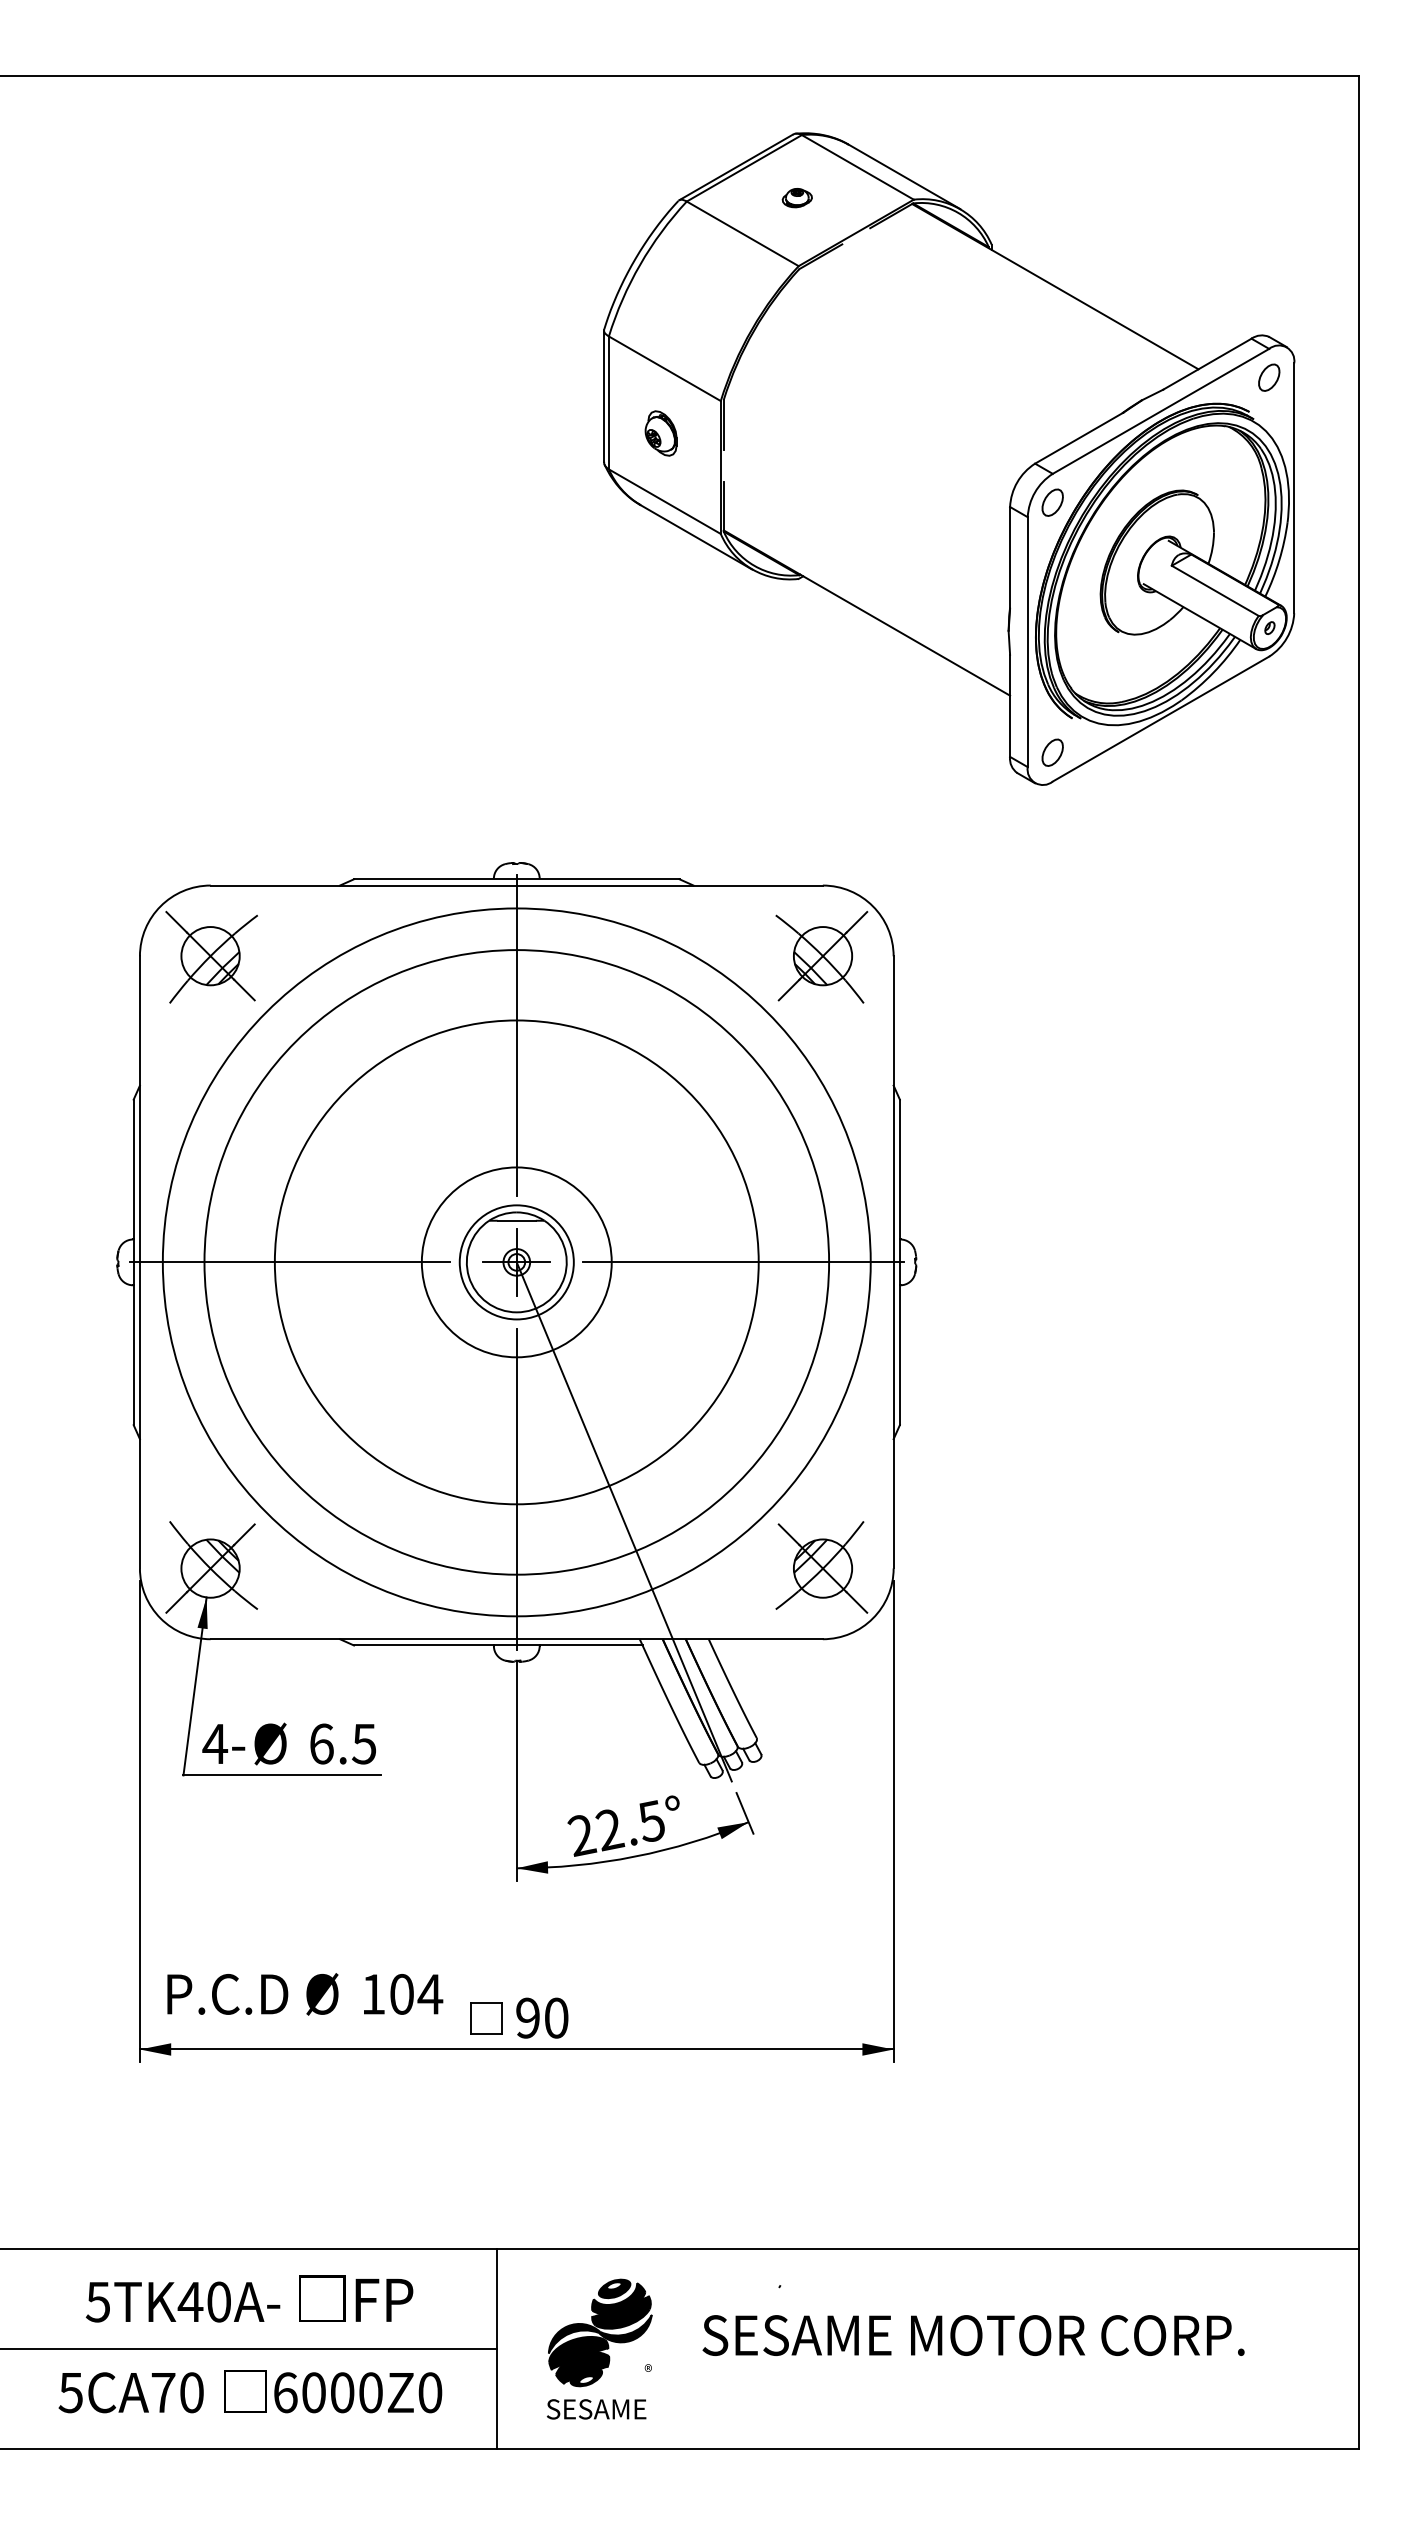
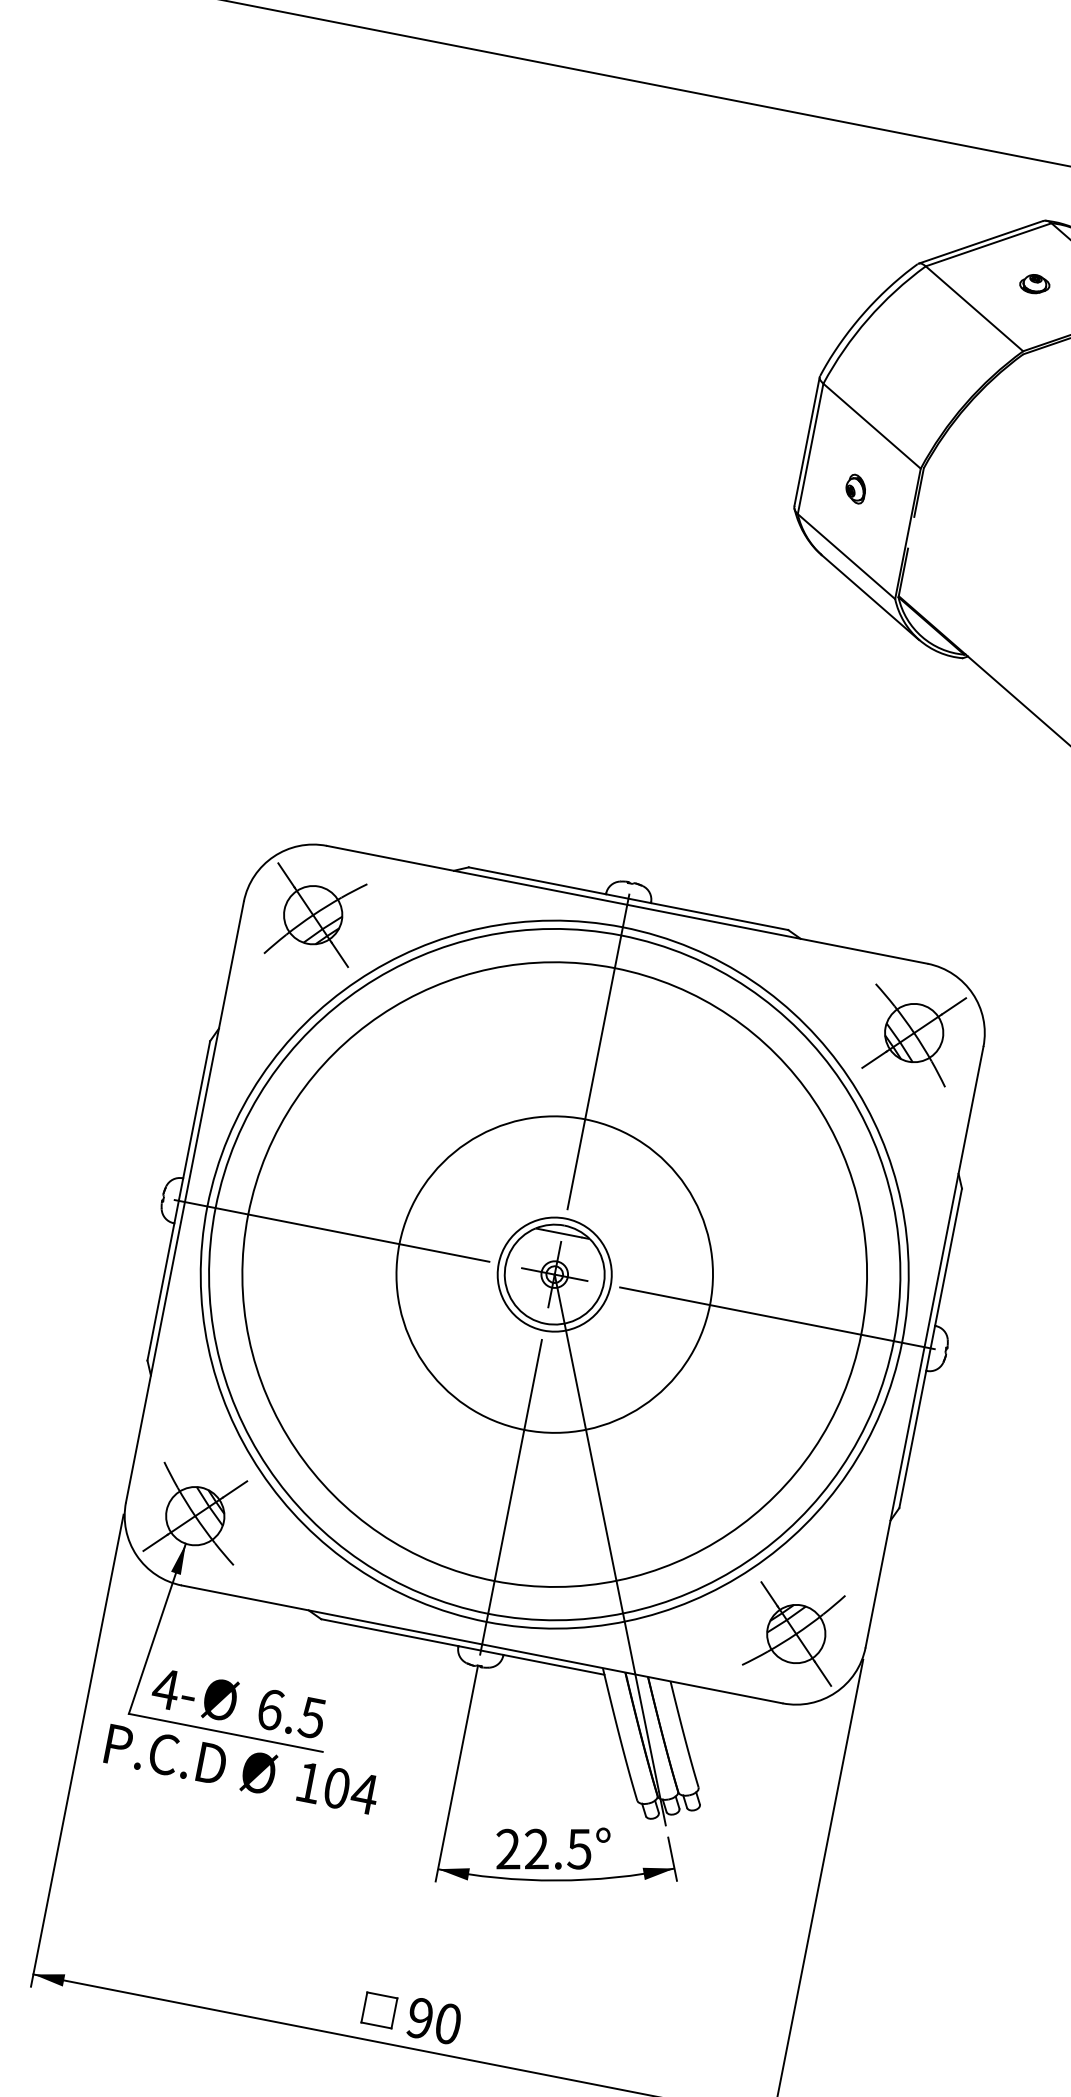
part: (660, 433) -> (855, 488), size x0.62
circle: (516, 1262) -> (554, 1274), size x1.43
circle: (516, 1262) -> (554, 1274), size x1.67
text: (305, 1994) -> (242, 1769), moved

